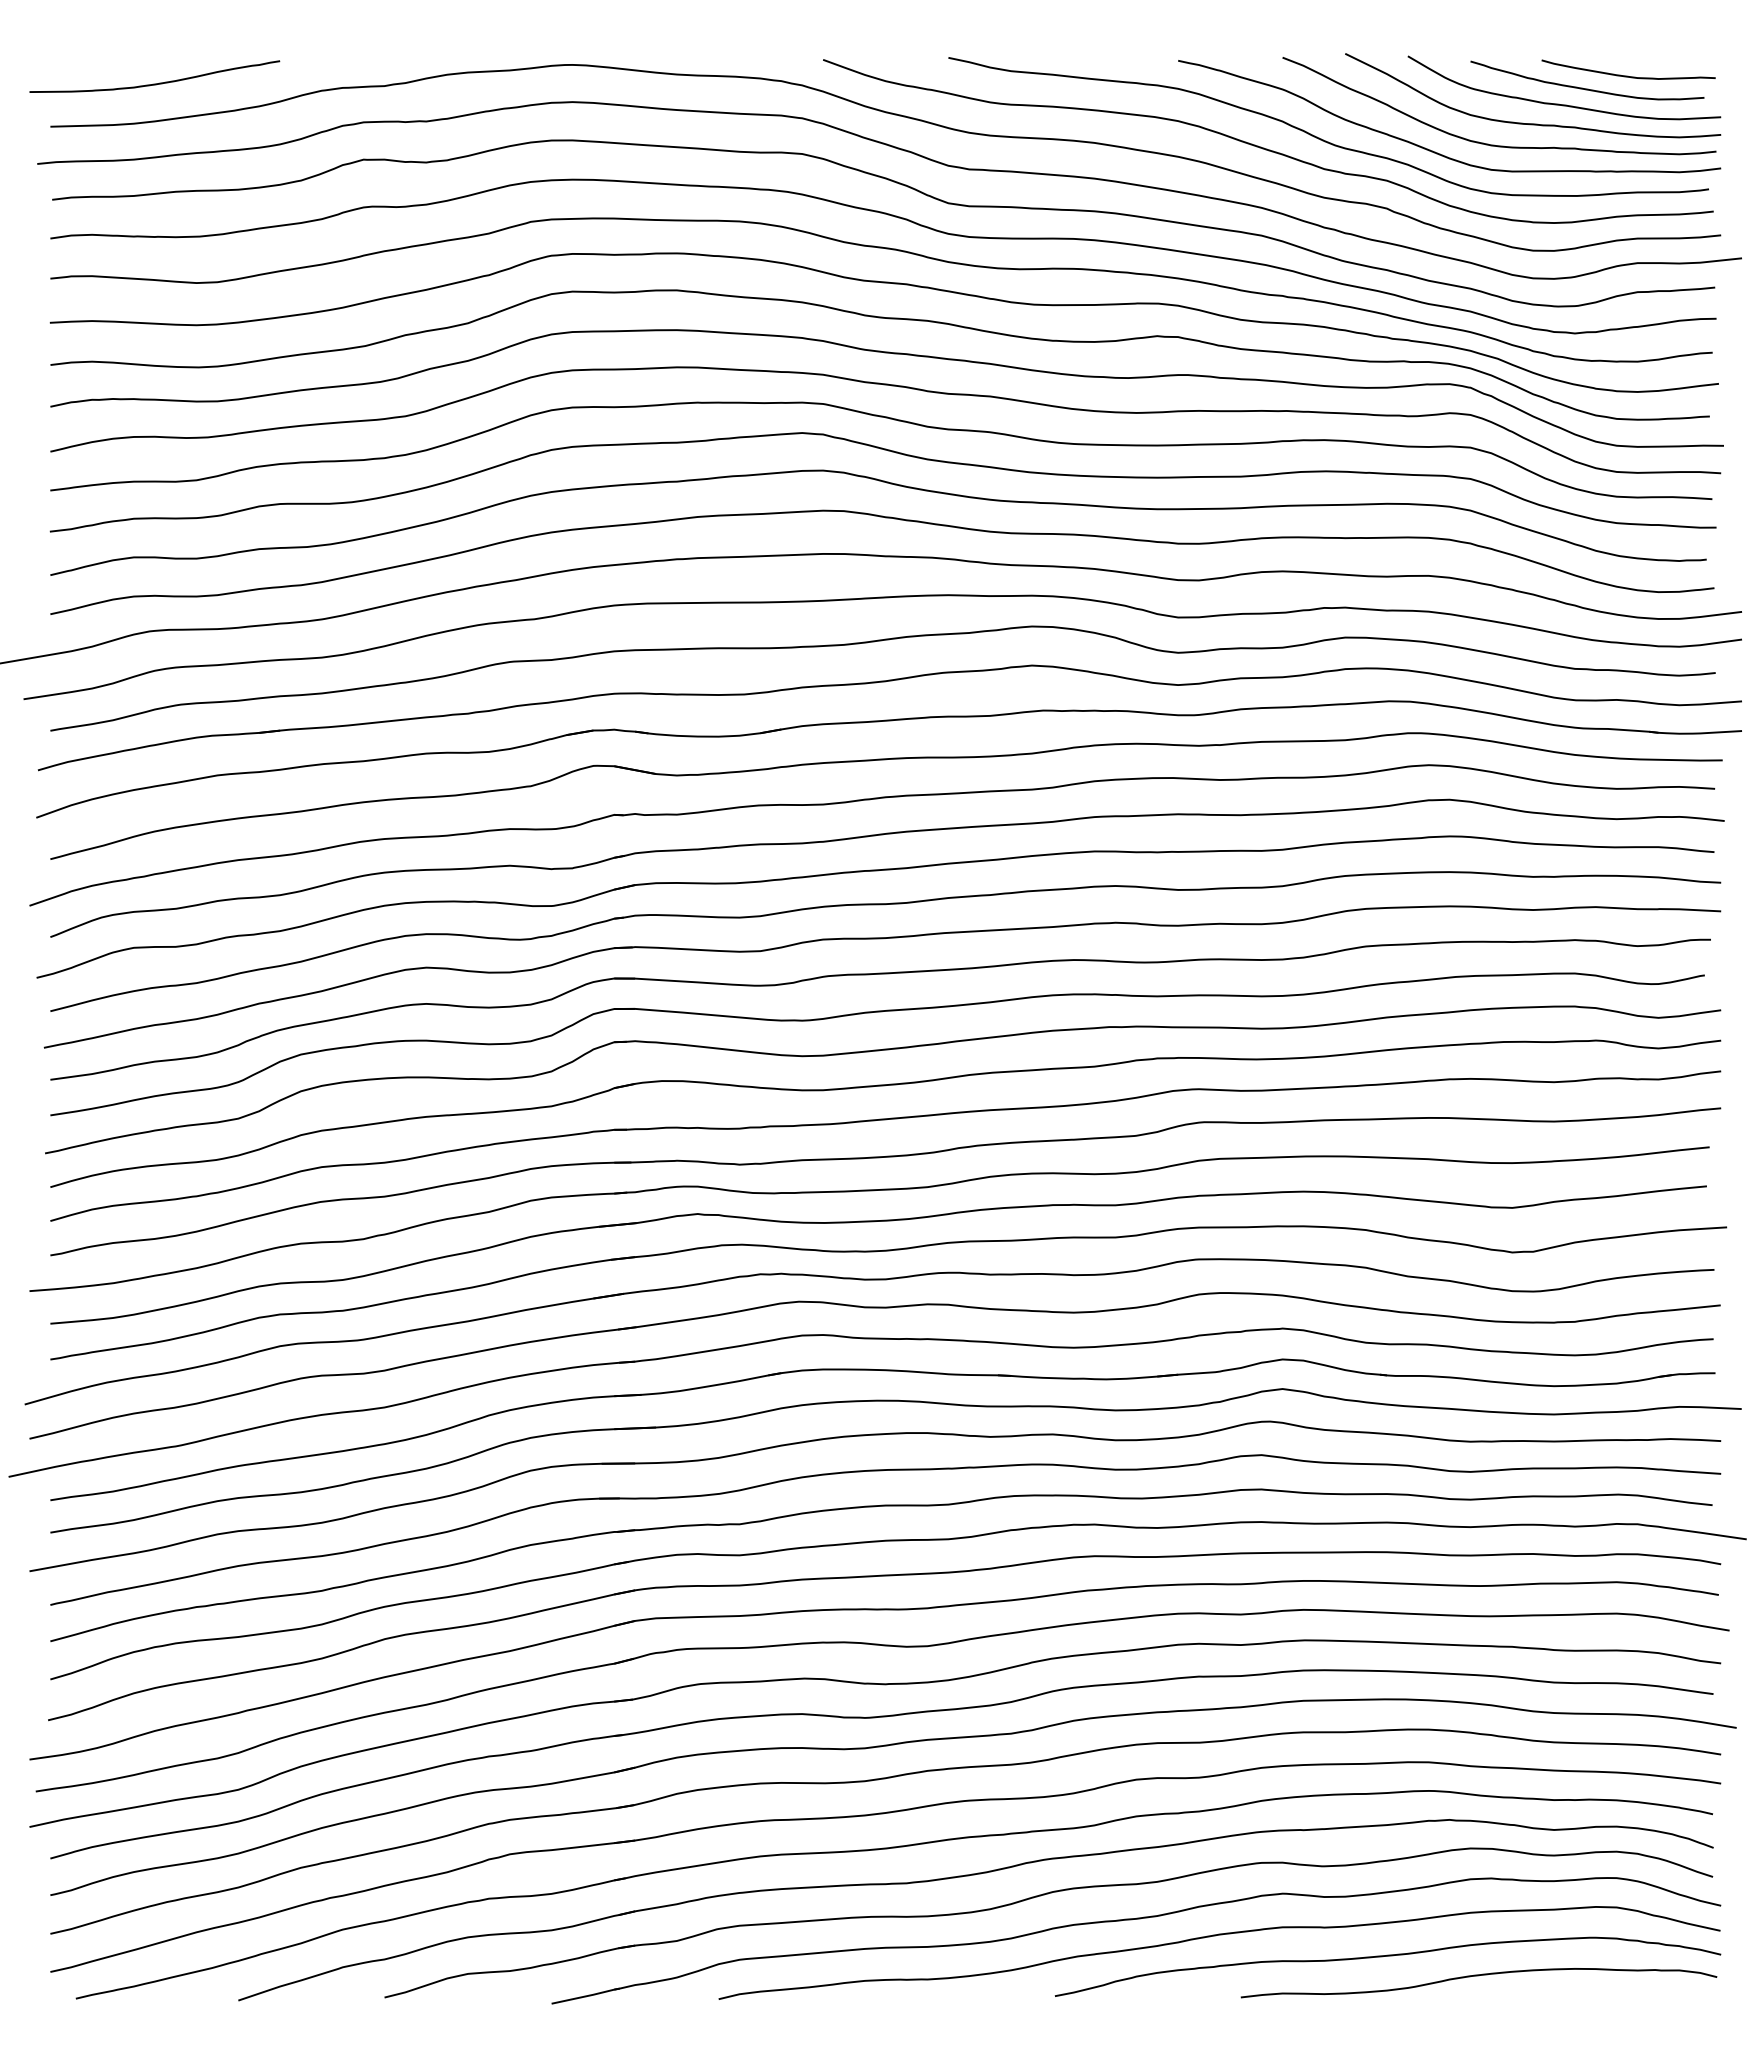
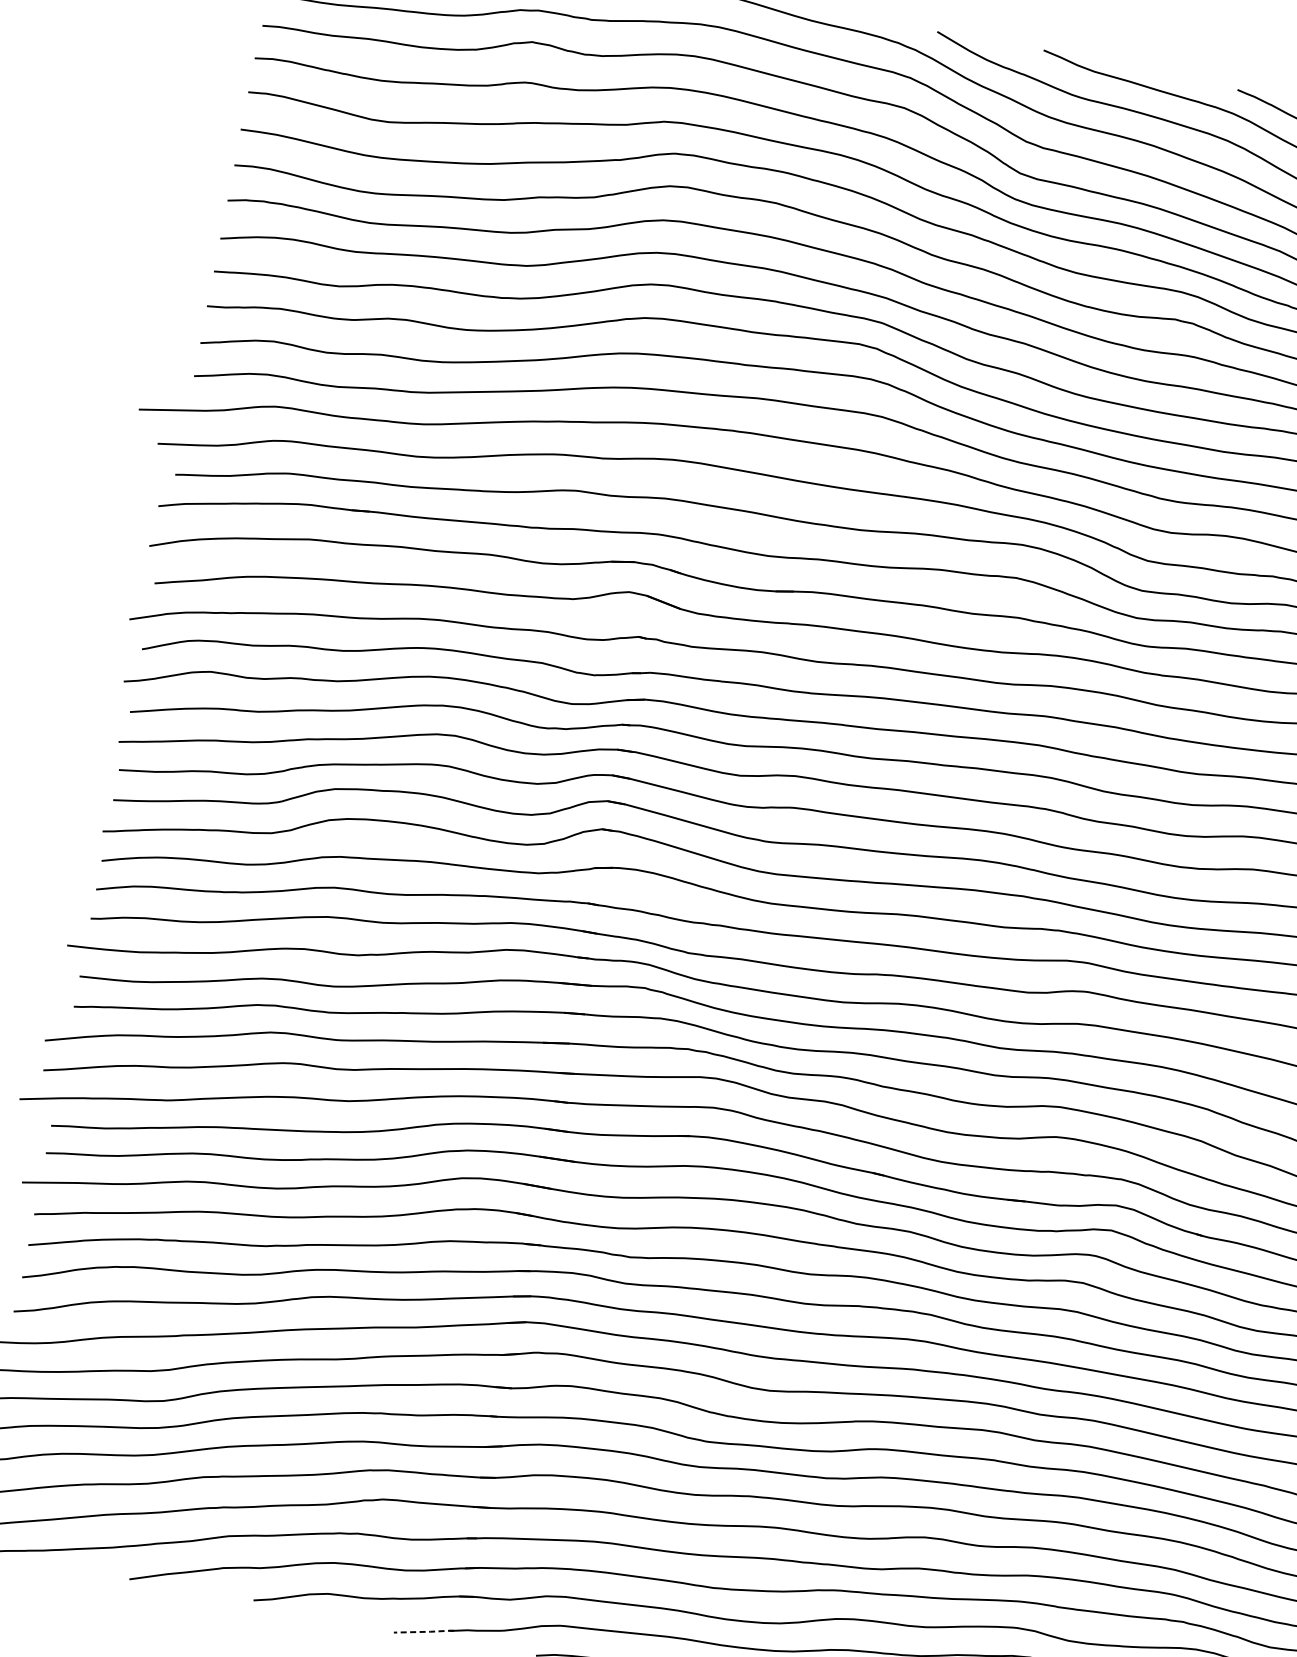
line: (586, 1996) -> (424, 1632), solid -> dashed

